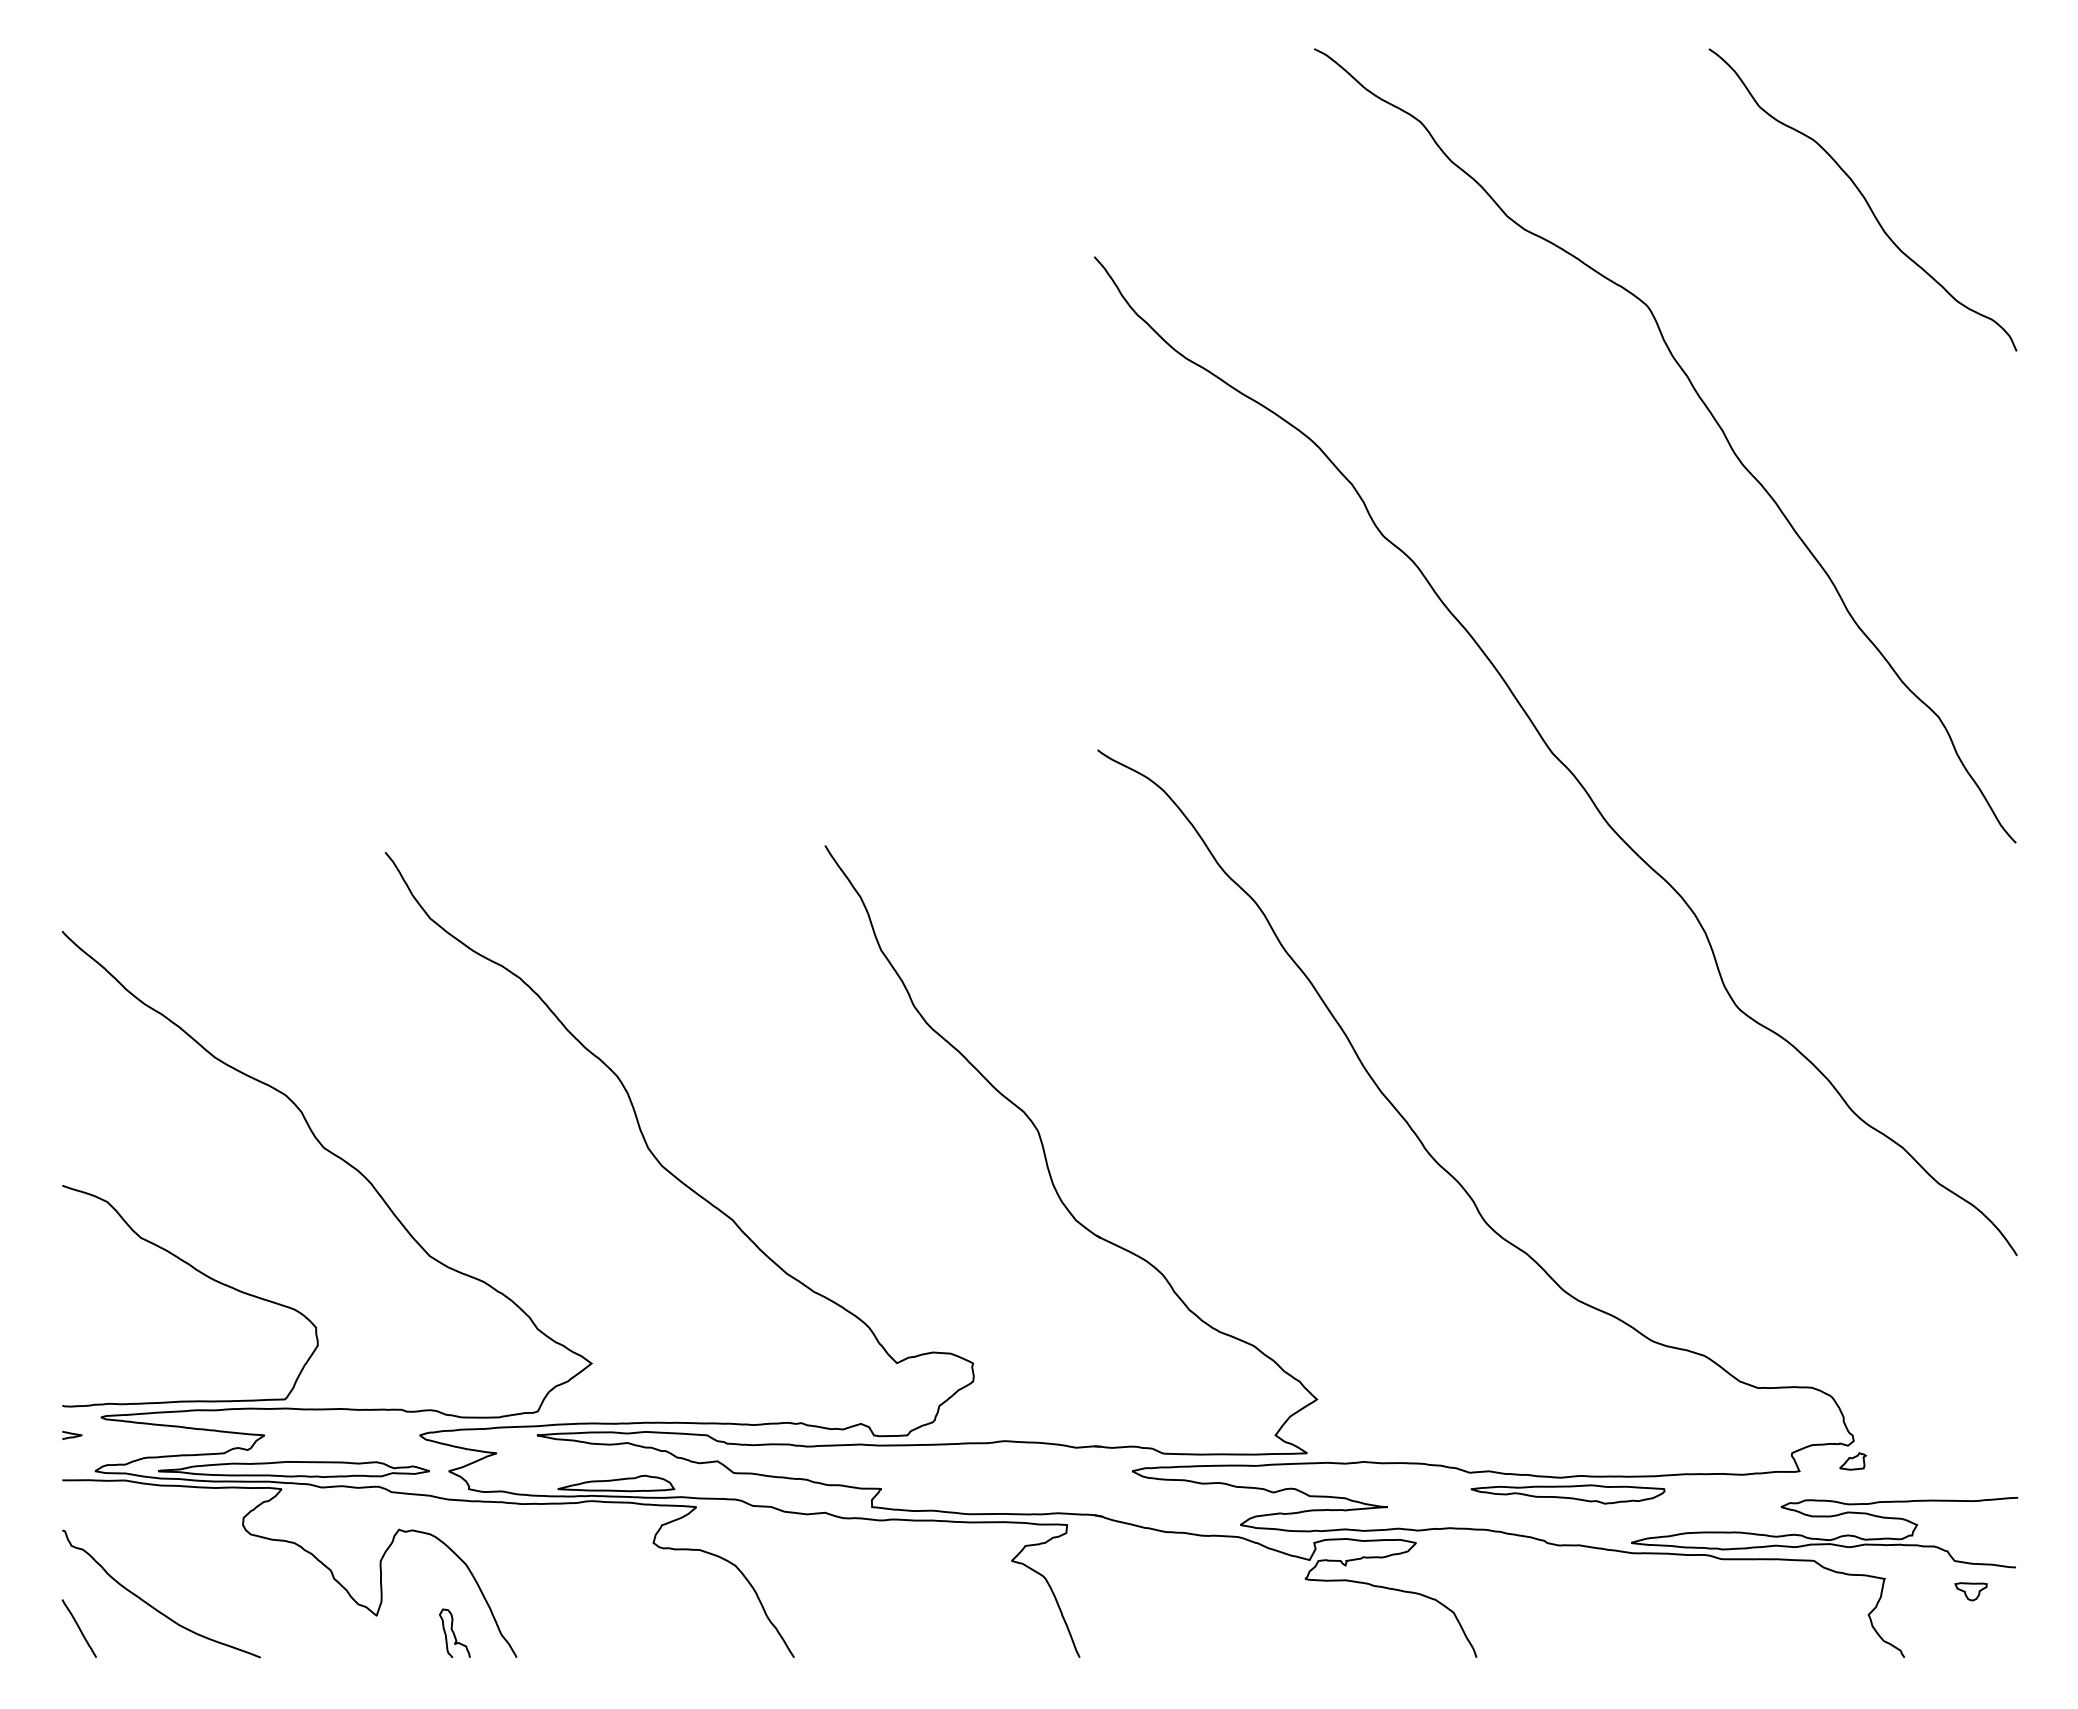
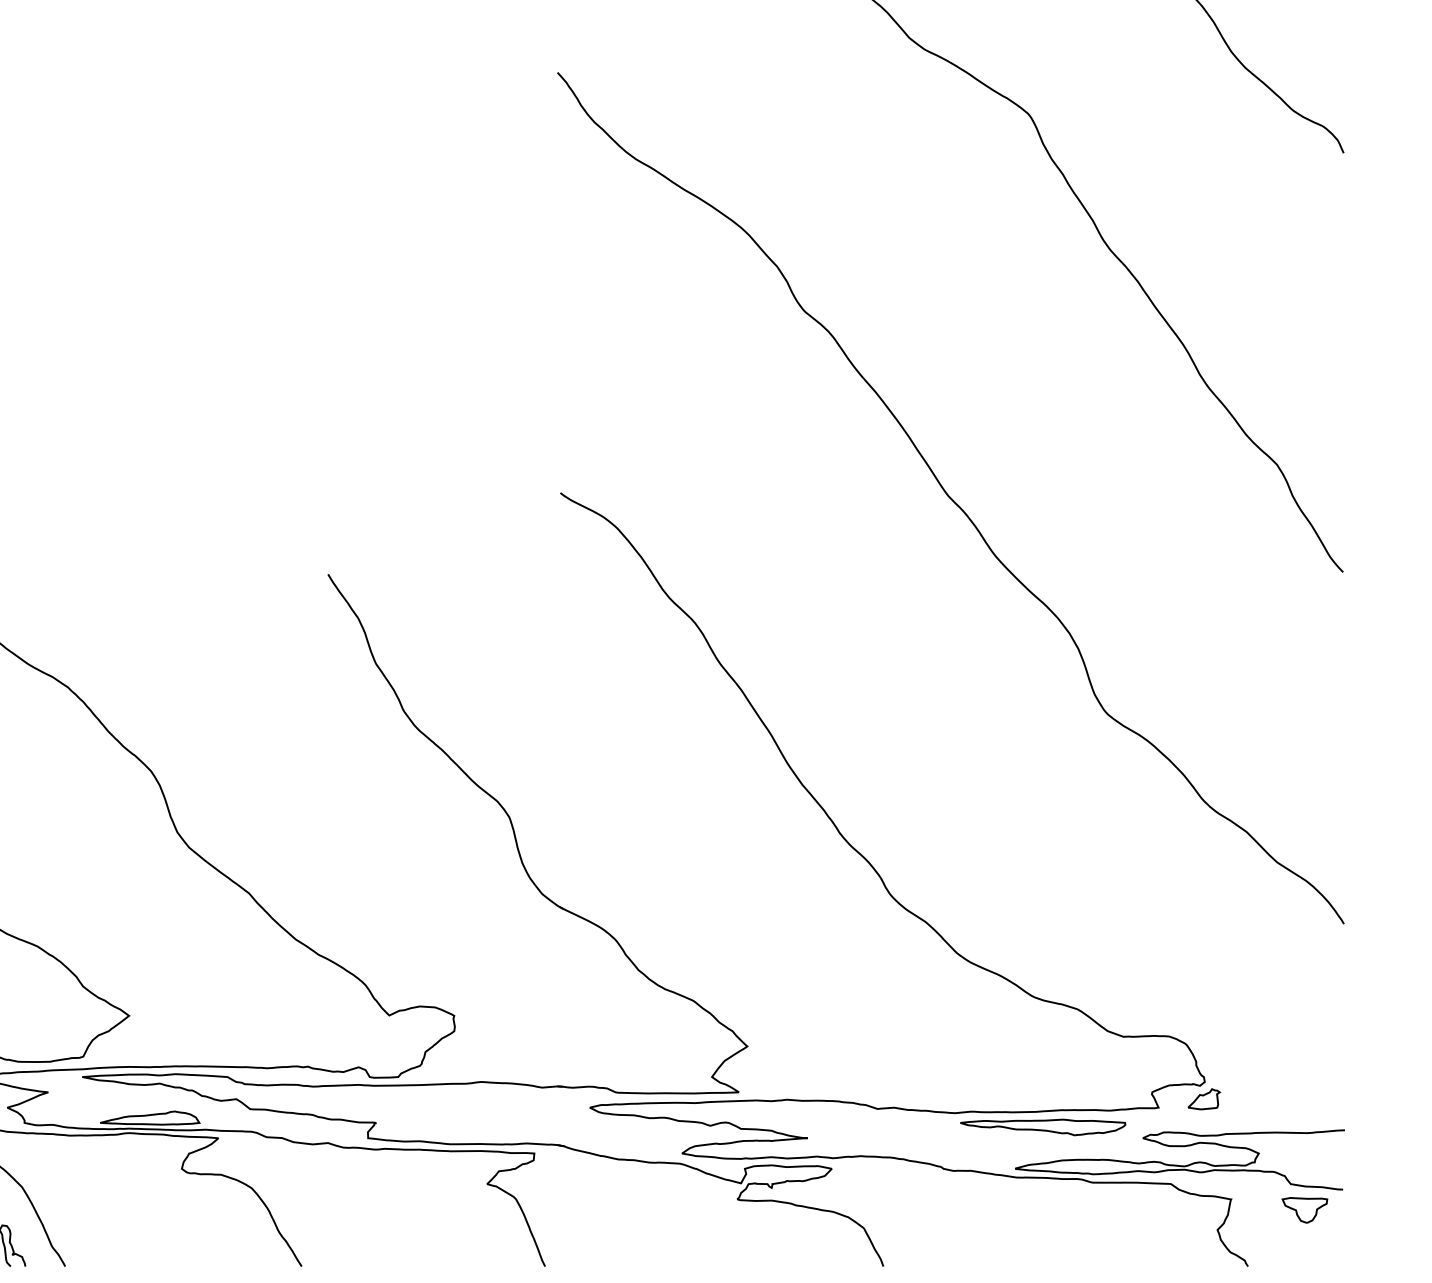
part: (1852, 1461) -> (1203, 1099), size x1.43
part: (1567, 1494) -> (1042, 1127), moved
part: (1970, 1591) -> (1304, 1210), size x1.67

